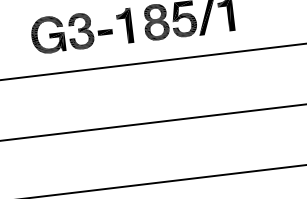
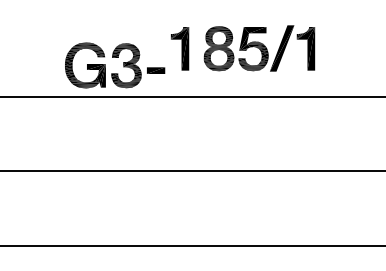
part: (71, 25) -> (115, 57), moved

